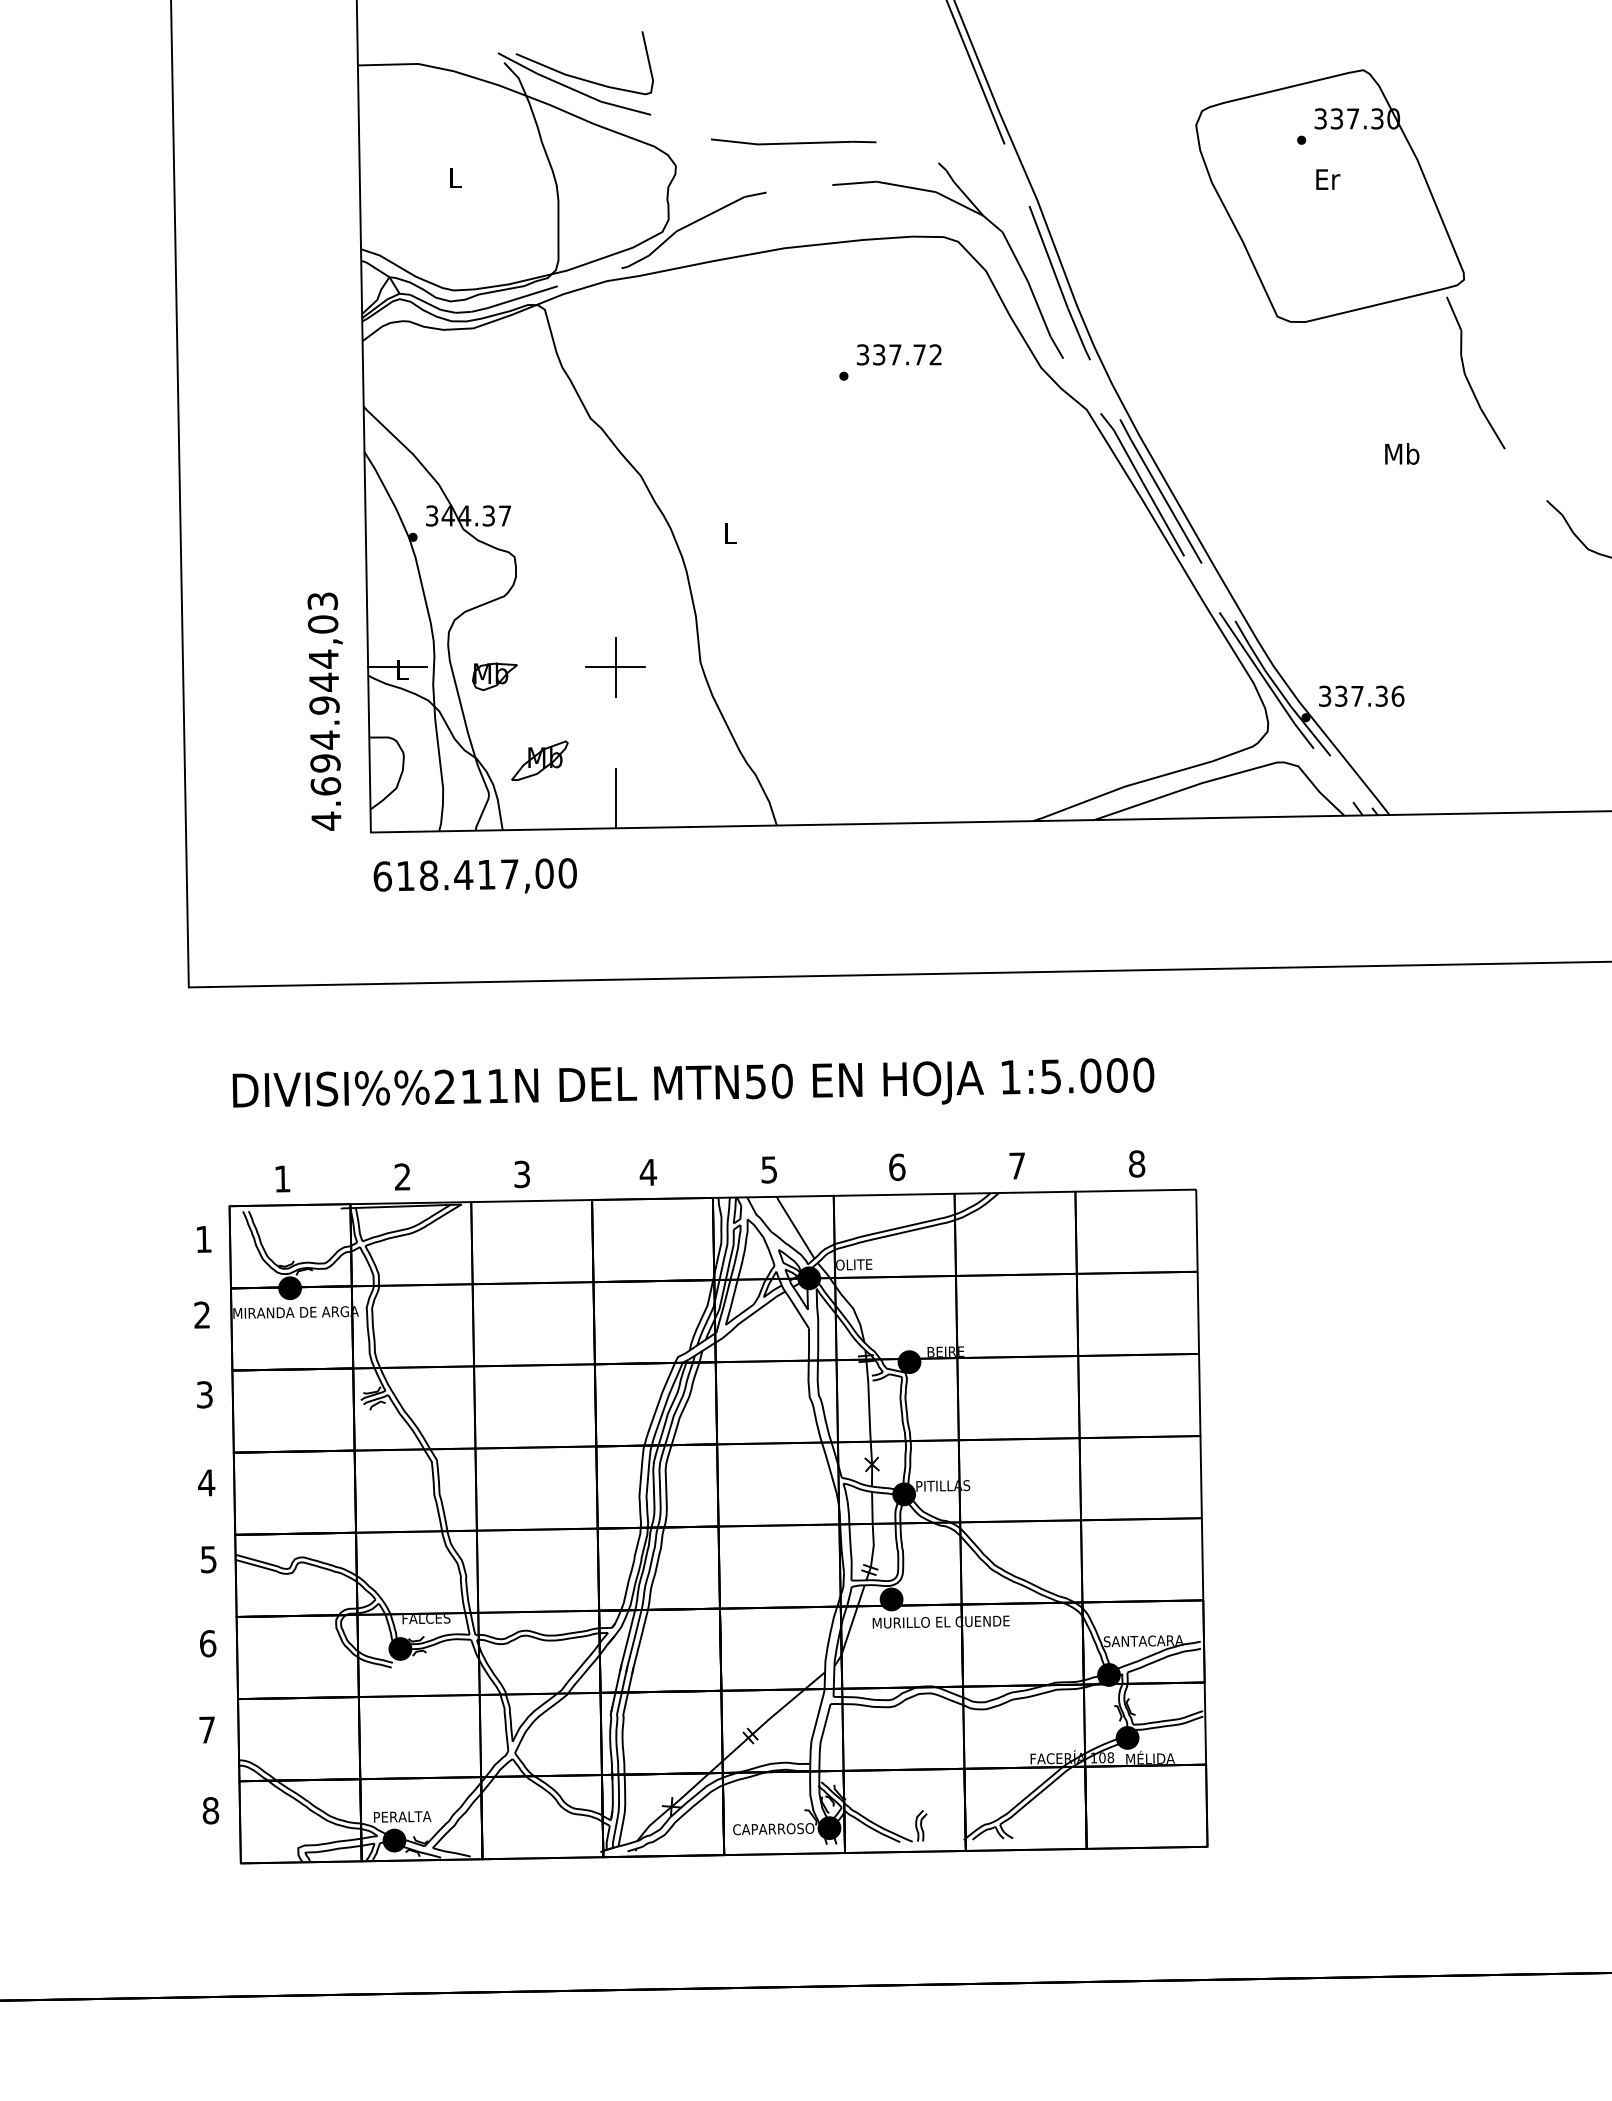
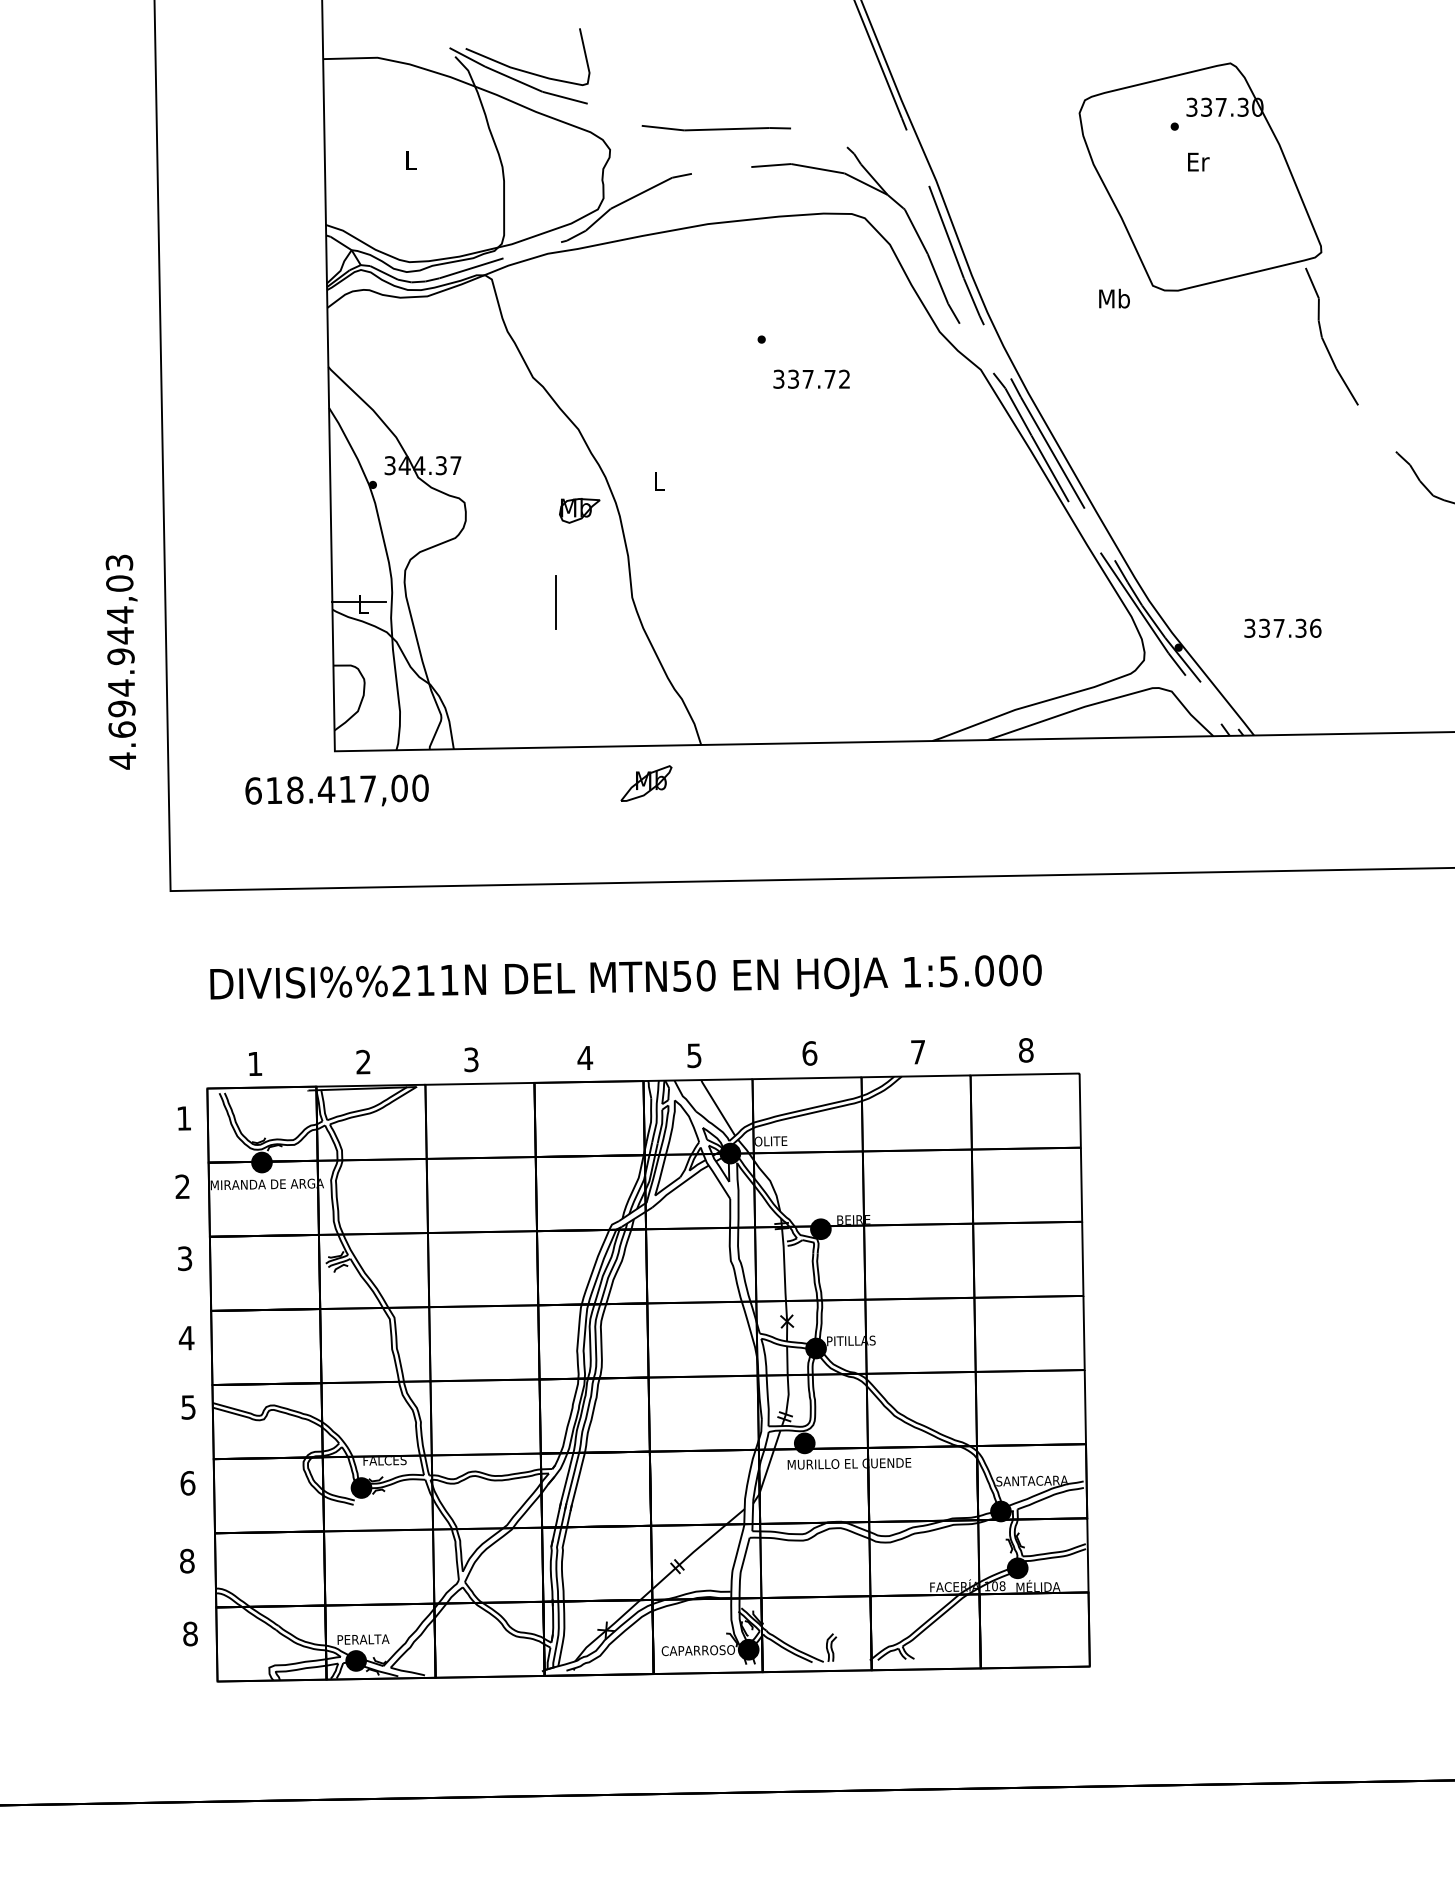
text: (899, 353) -> (811, 378), moved
text: (1402, 453) -> (1114, 298), moved
line: (615, 667) -> (555, 602), removed
part: (494, 676) -> (579, 510), moved
text: (1361, 695) -> (1282, 627), moved
text: (325, 710) -> (121, 661), moved
part: (540, 760) -> (646, 783), moved
line: (615, 798) -> (555, 720), removed
text: (474, 875) -> (336, 790), moved
text: (207, 1729) -> (187, 1560), 7 -> 8

